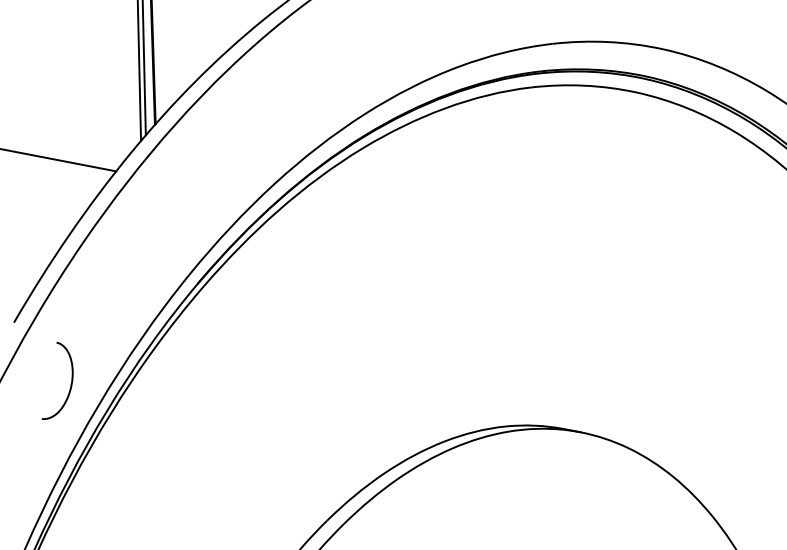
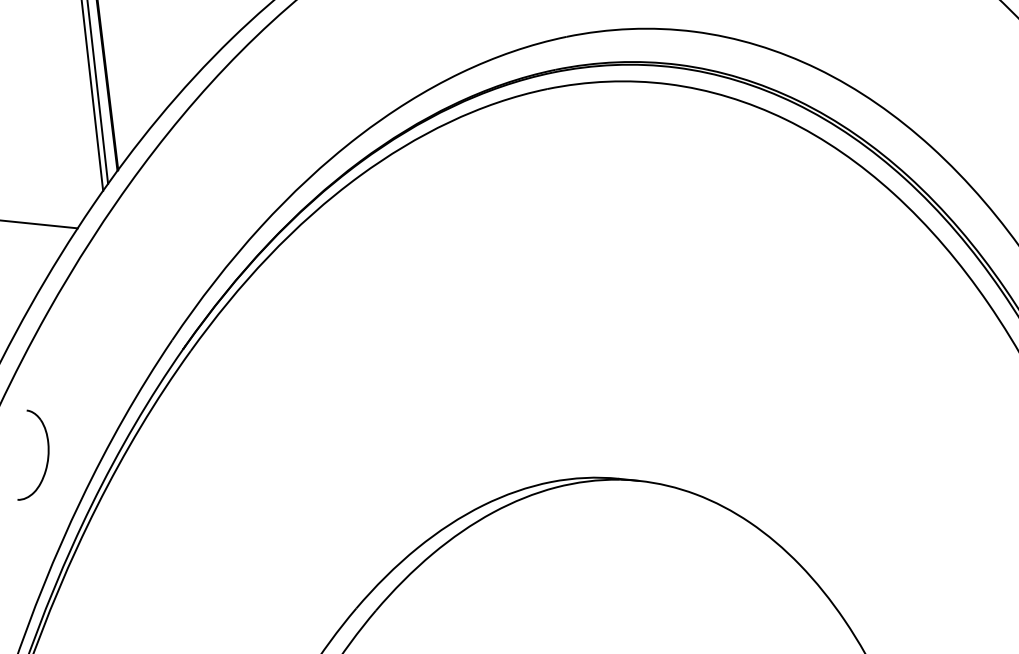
part: (71, 382) -> (47, 454), moved

